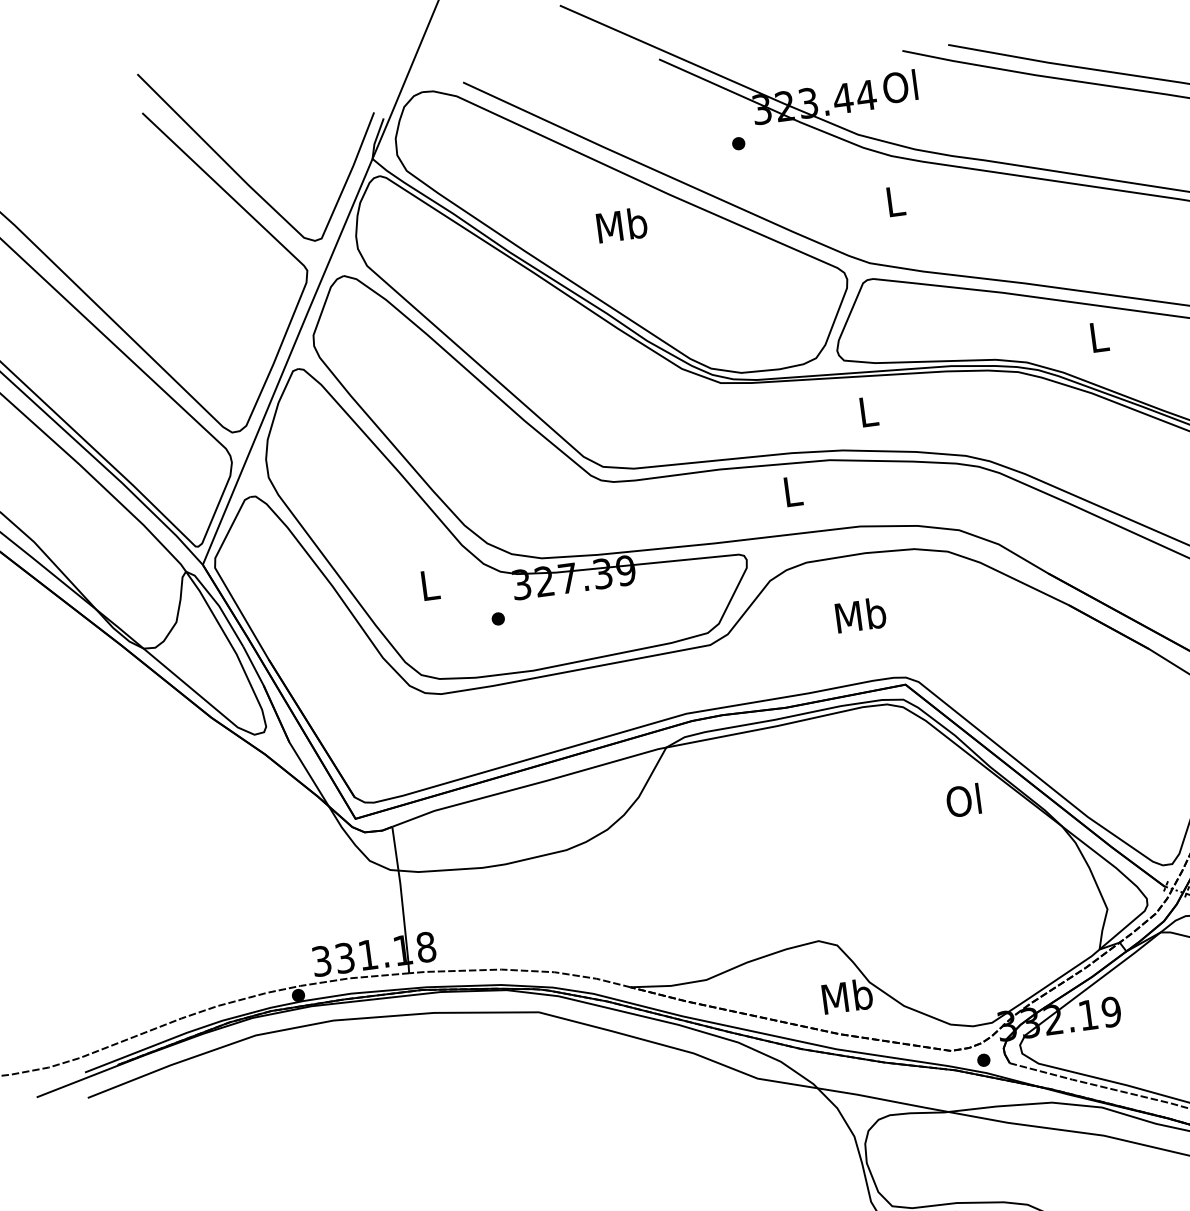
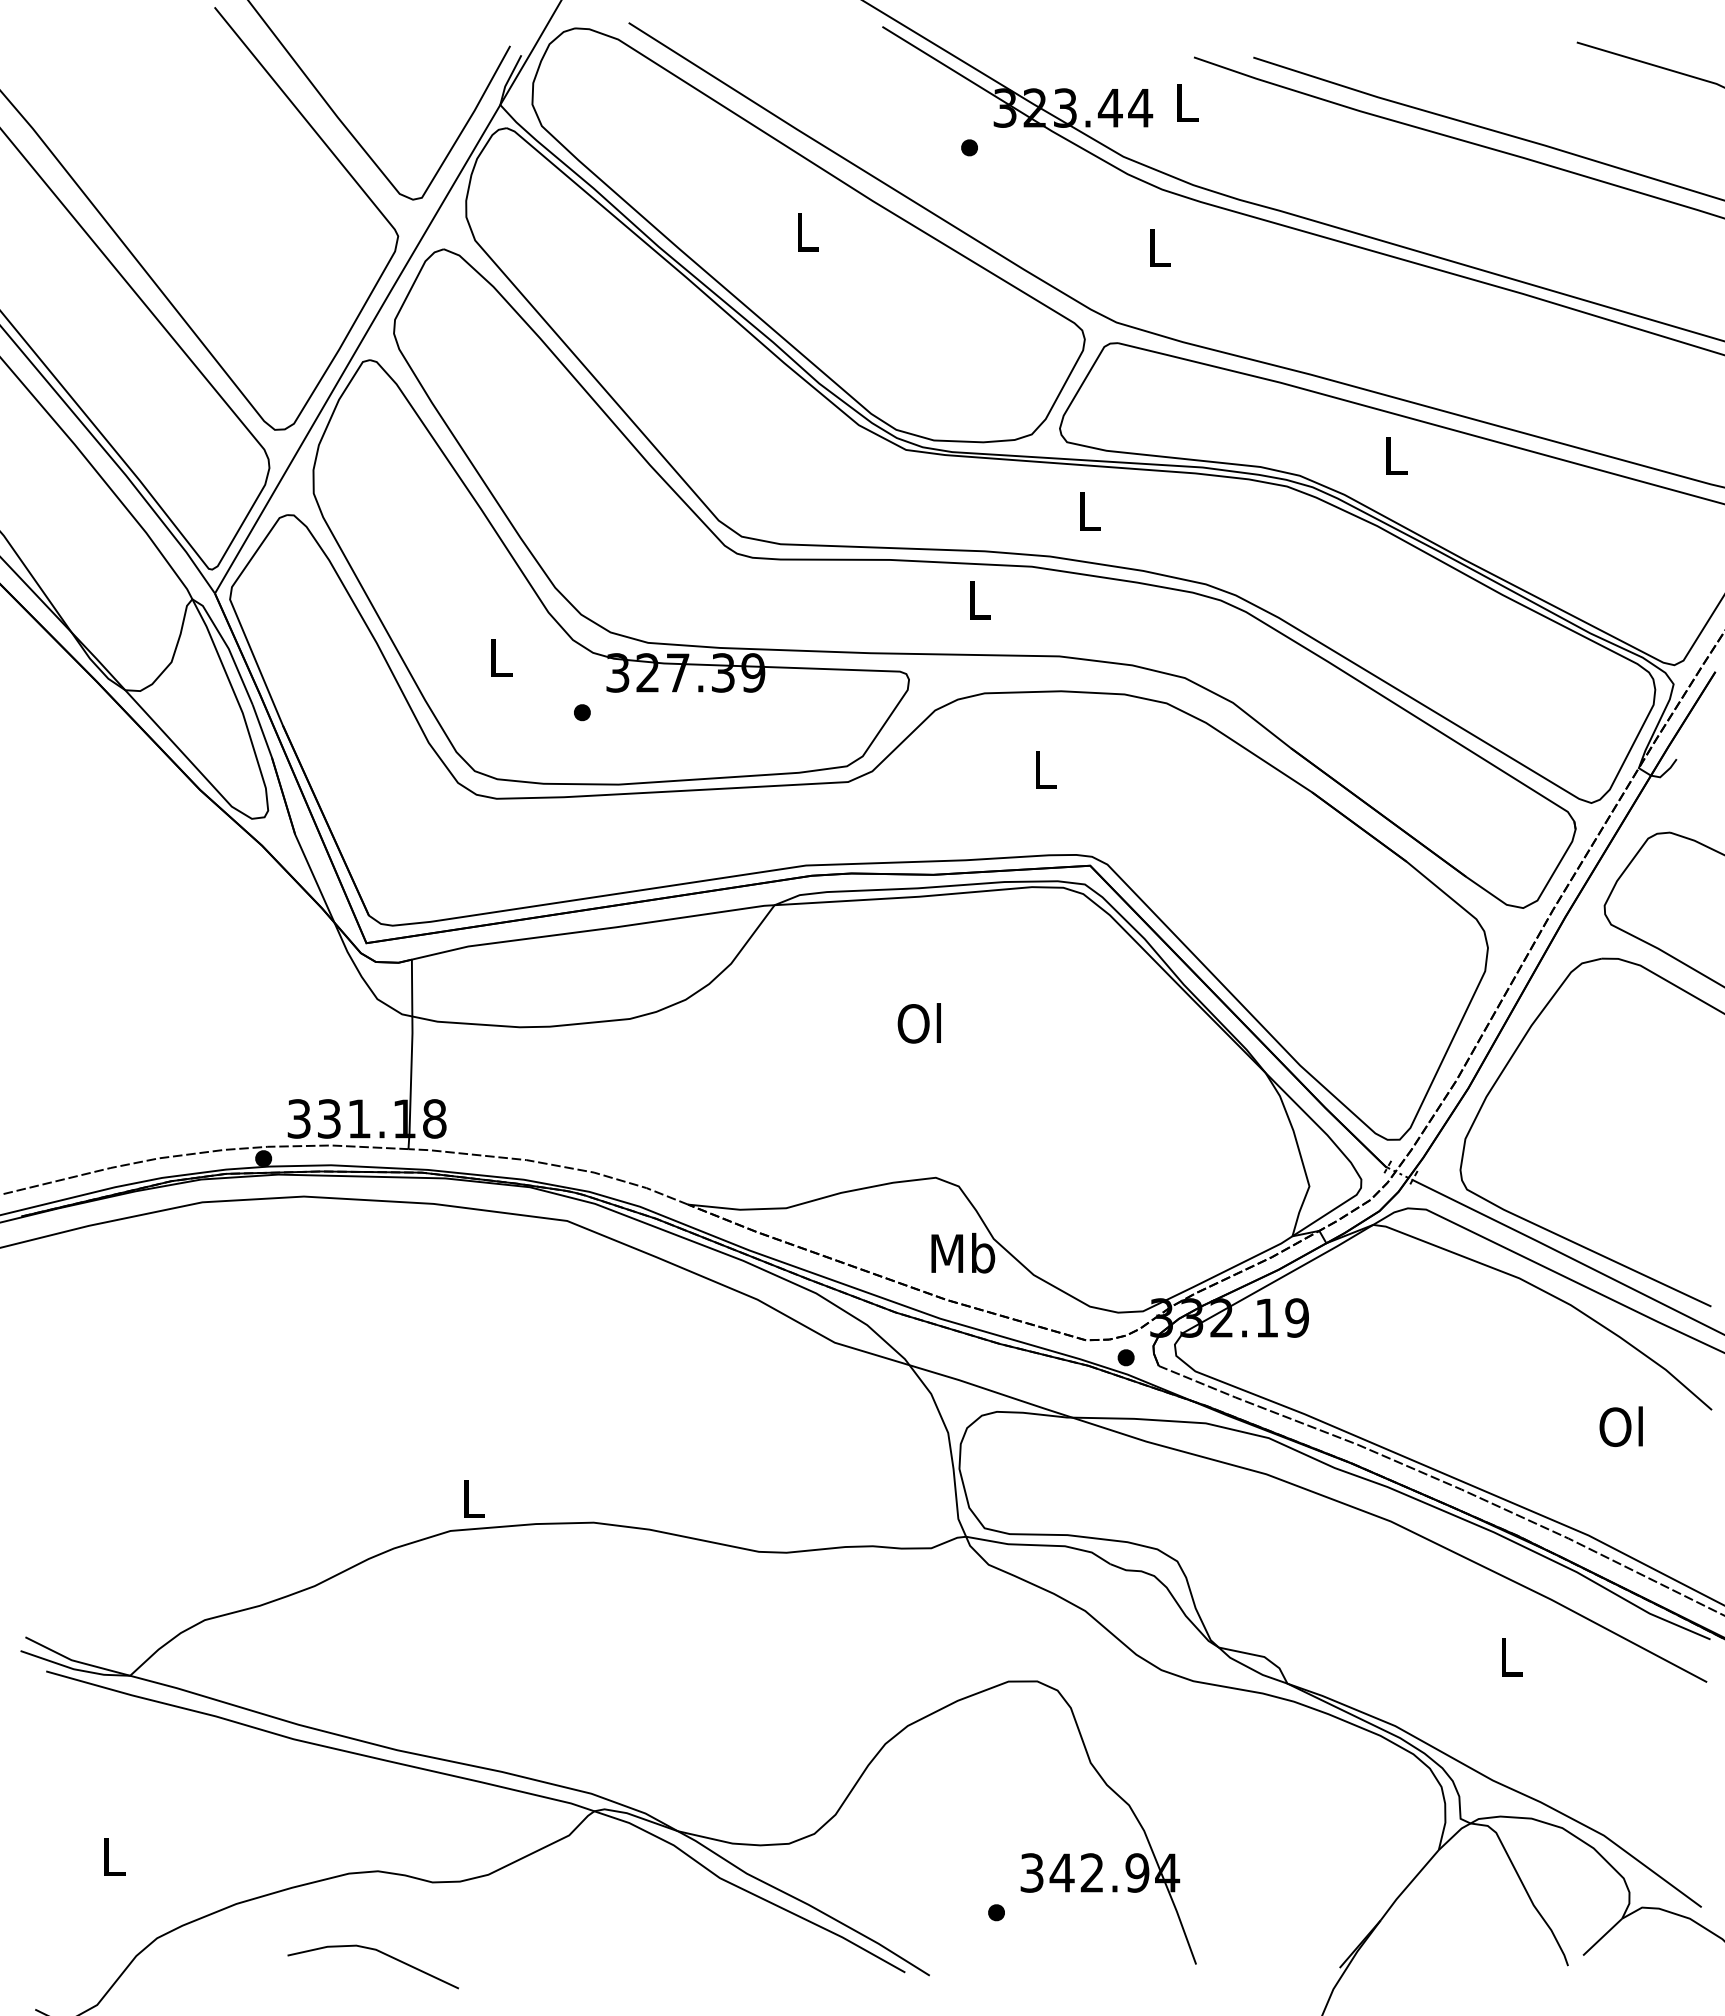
text: (899, 86) -> (1184, 102), Ol -> L
text: (621, 224) -> (806, 231), Mb -> L
text: (860, 615) -> (1044, 769), Mb -> L
text: (962, 800) -> (918, 1023), moved

